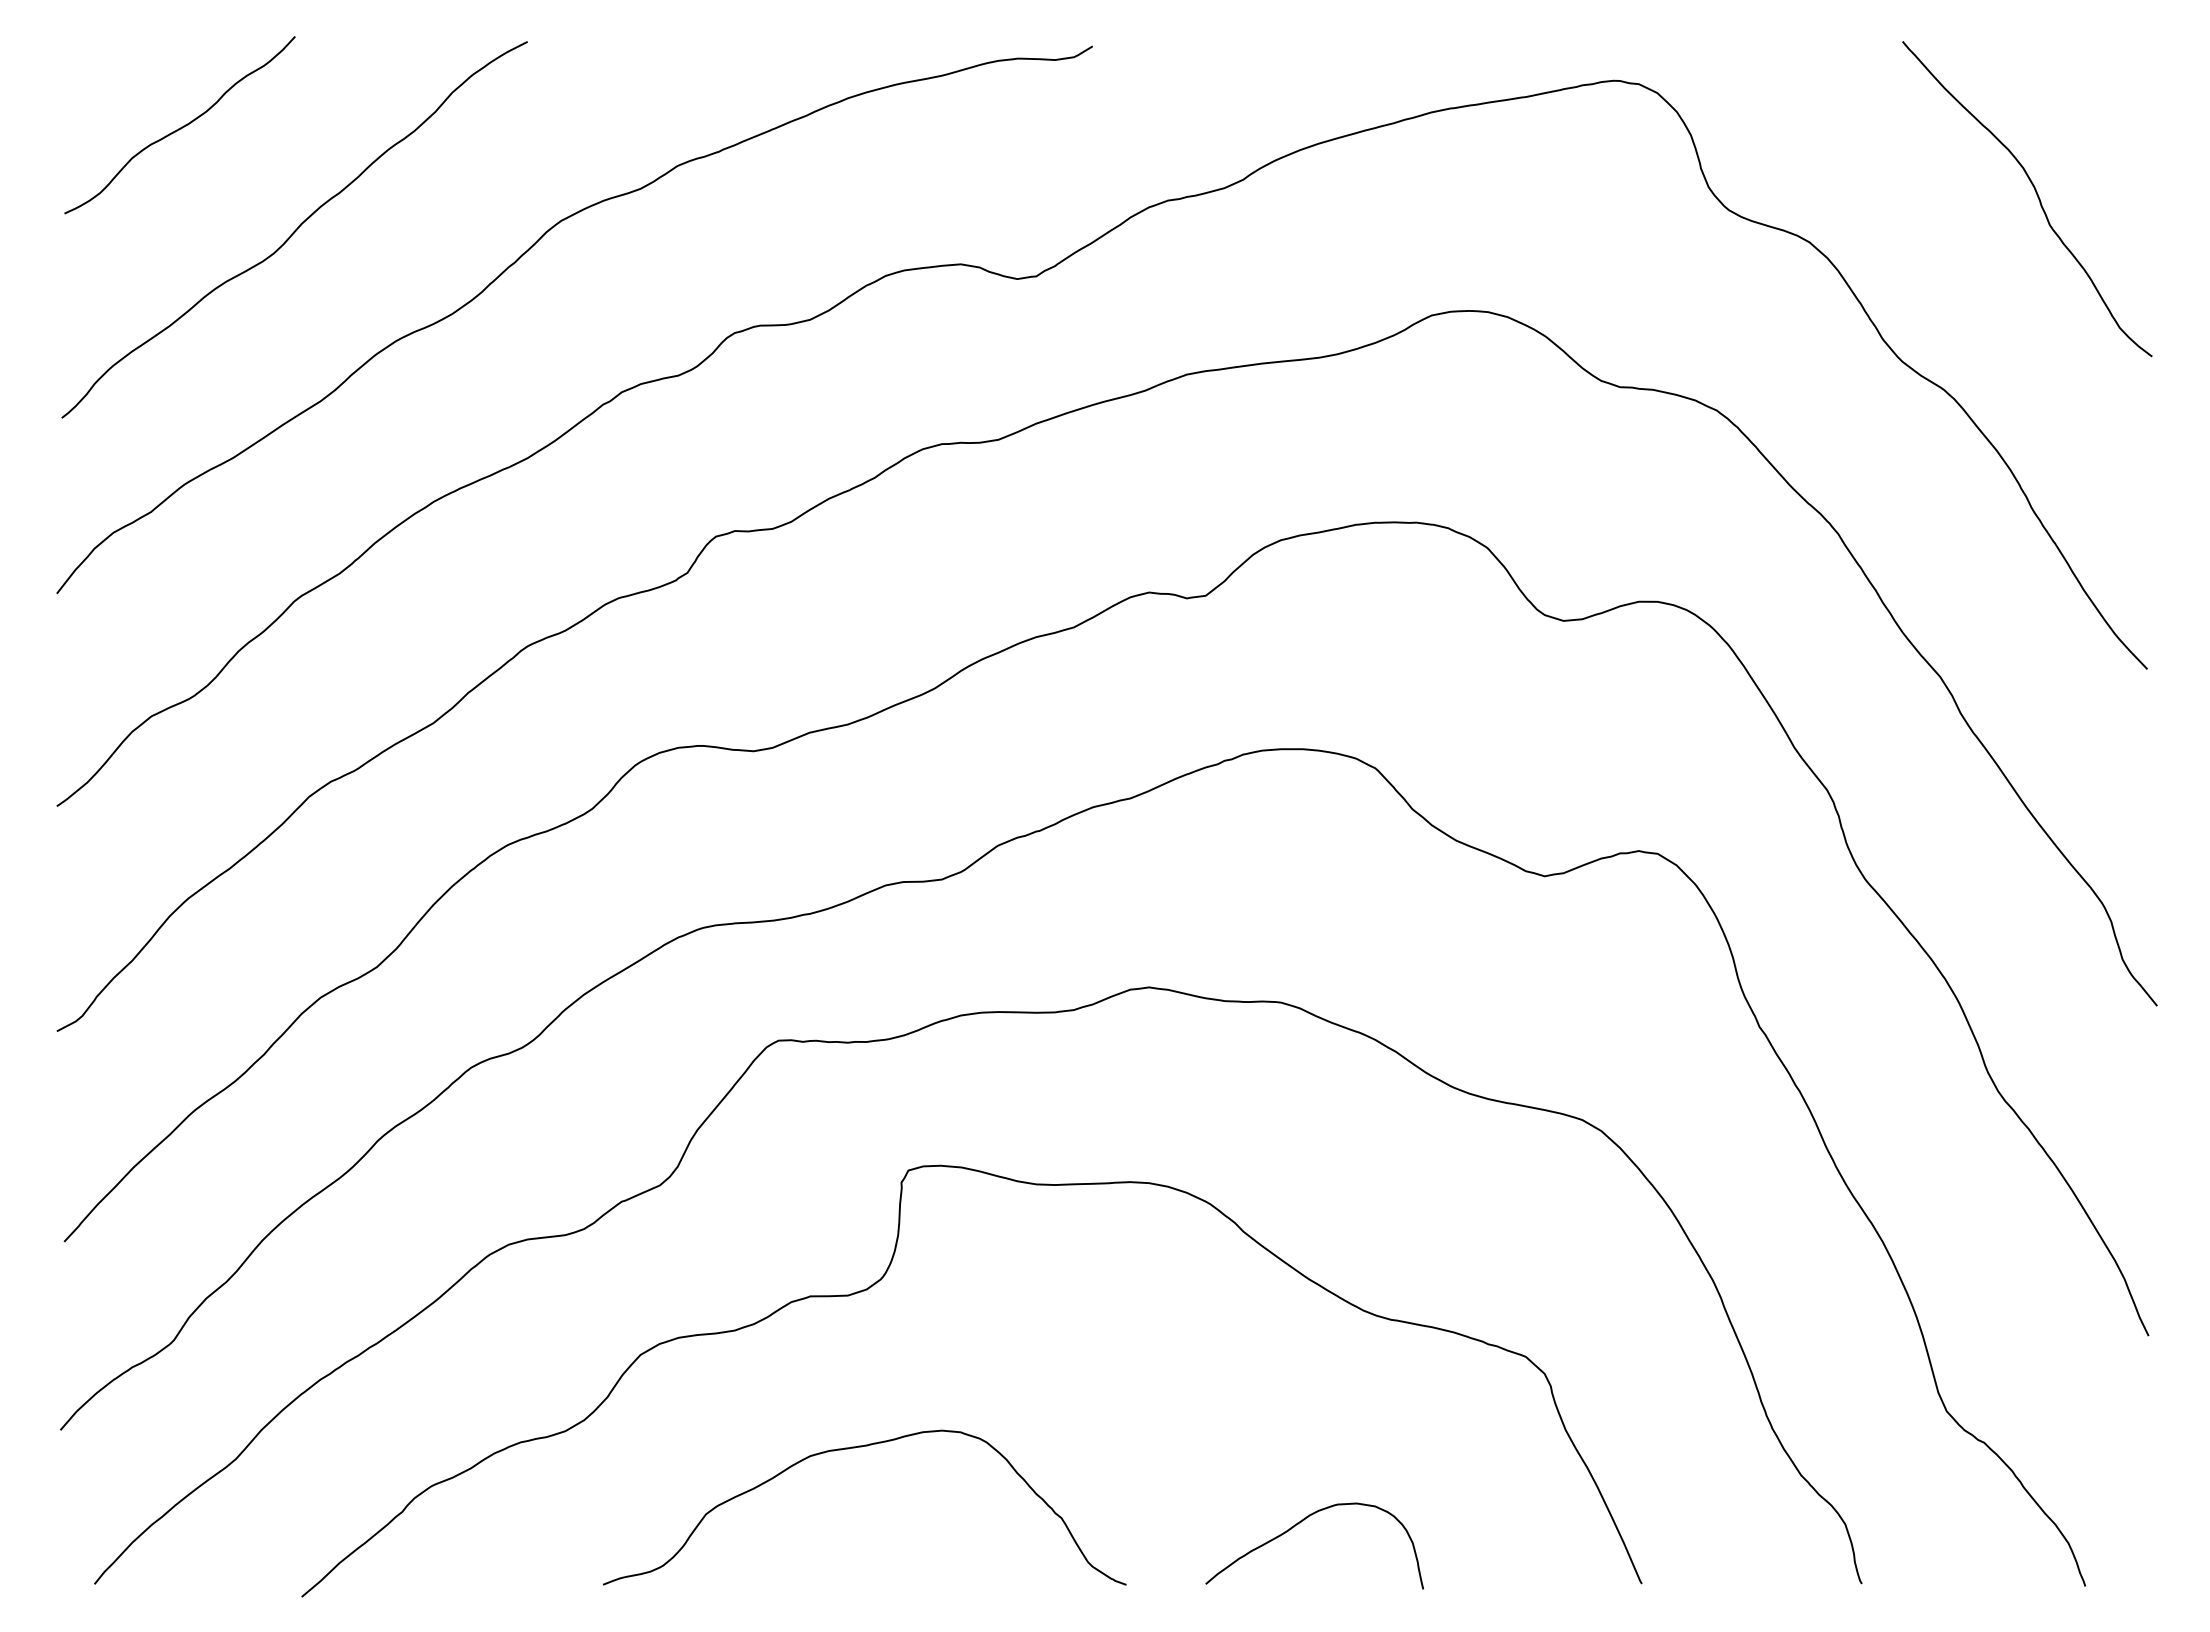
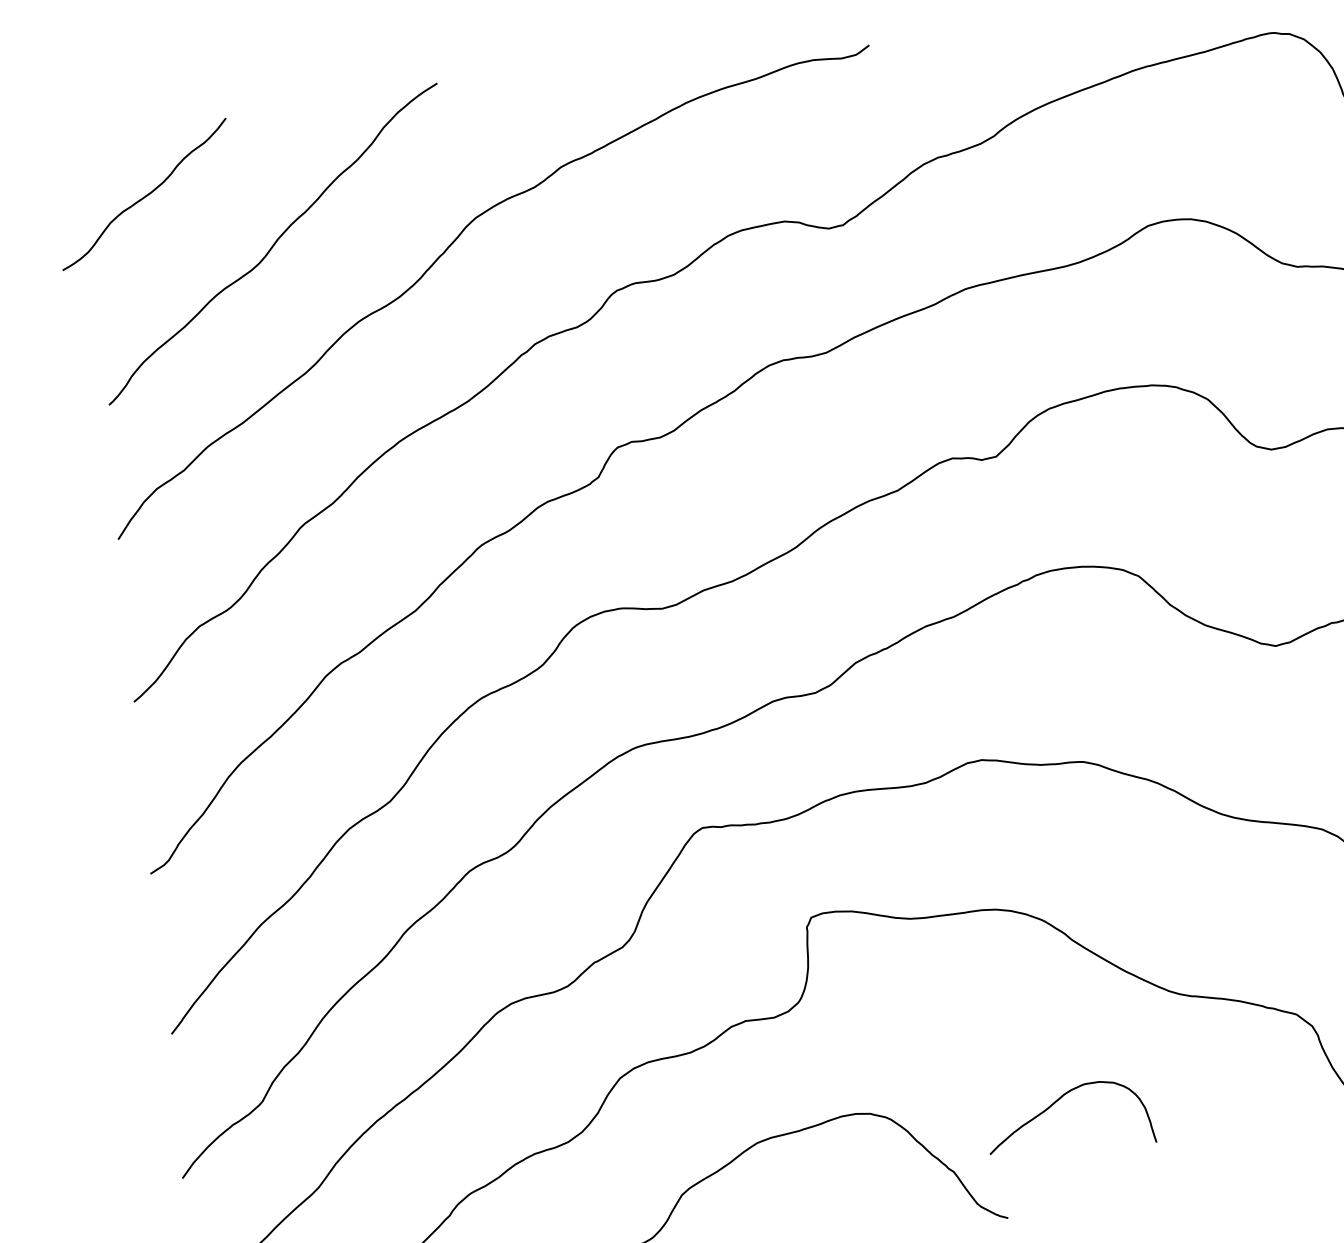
curve: (181, 126) -> (145, 195), moved
curve: (1298, 1524) -> (1056, 1102), moved

